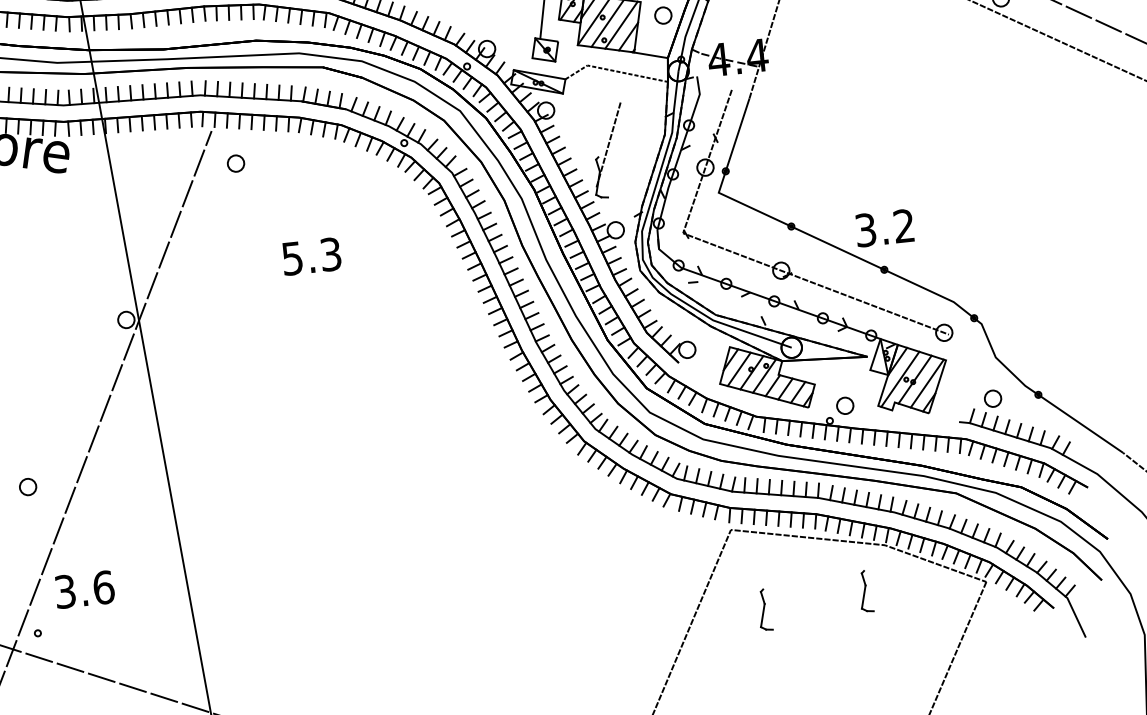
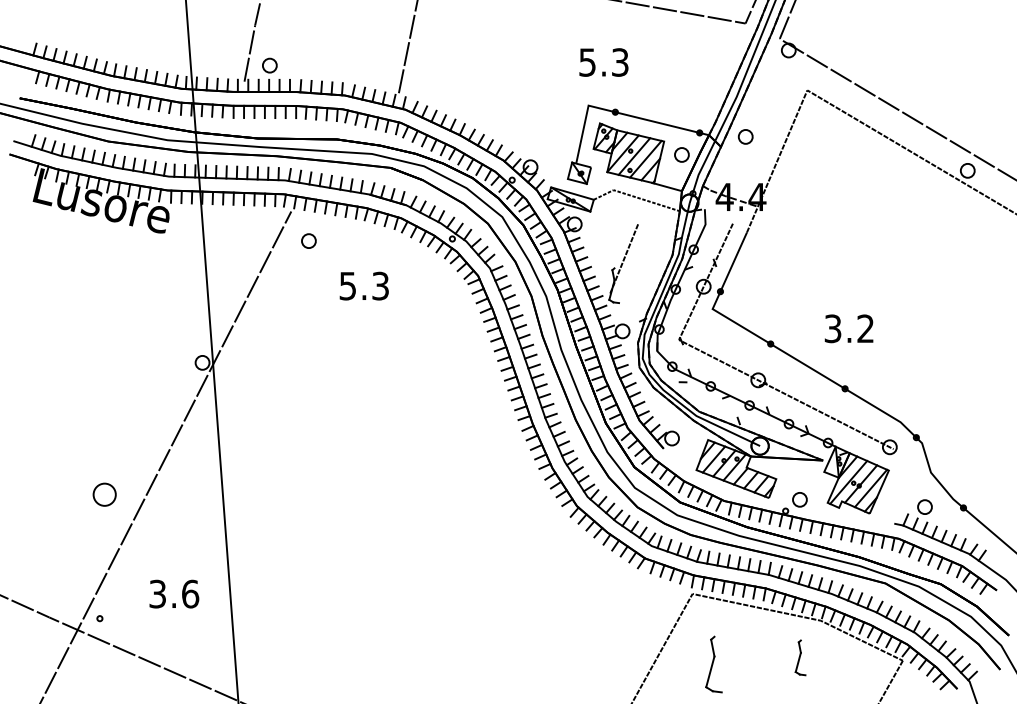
text: (883, 227) -> (848, 328), moved
text: (310, 255) -> (363, 285), moved
part: (27, 486) -> (104, 494), size x1.6
text: (84, 588) -> (174, 593), moved
part: (764, 608) -> (713, 663), size x1.6

